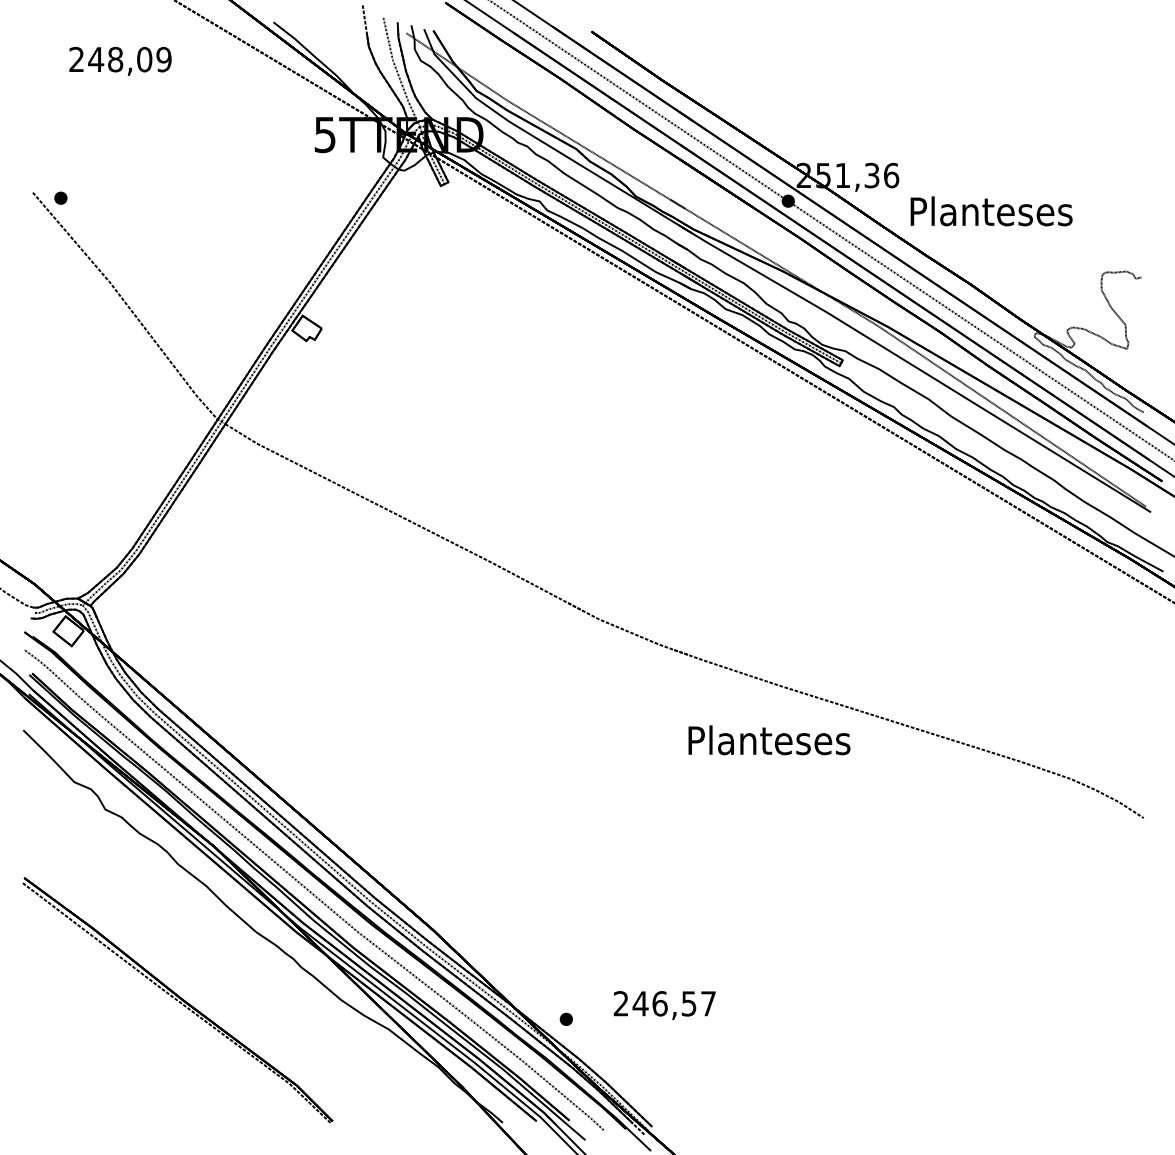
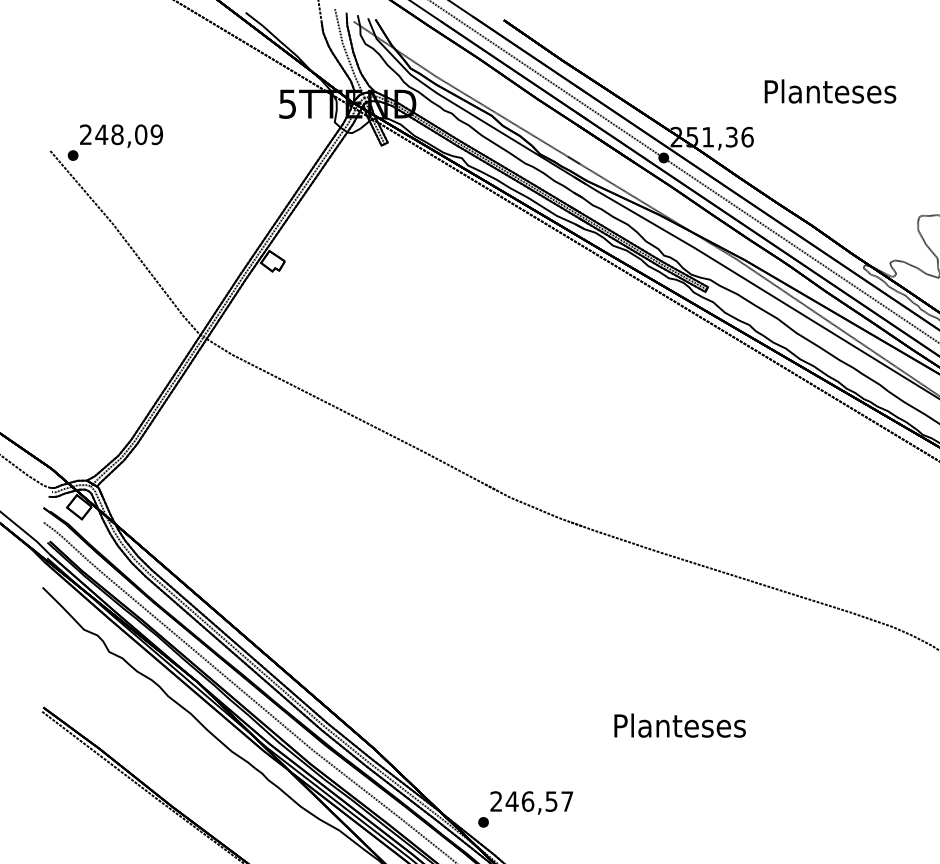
text: (120, 60) -> (121, 135), moved
text: (991, 211) -> (830, 91), moved
text: (769, 740) -> (680, 725), moved
text: (664, 1005) -> (531, 802), moved

